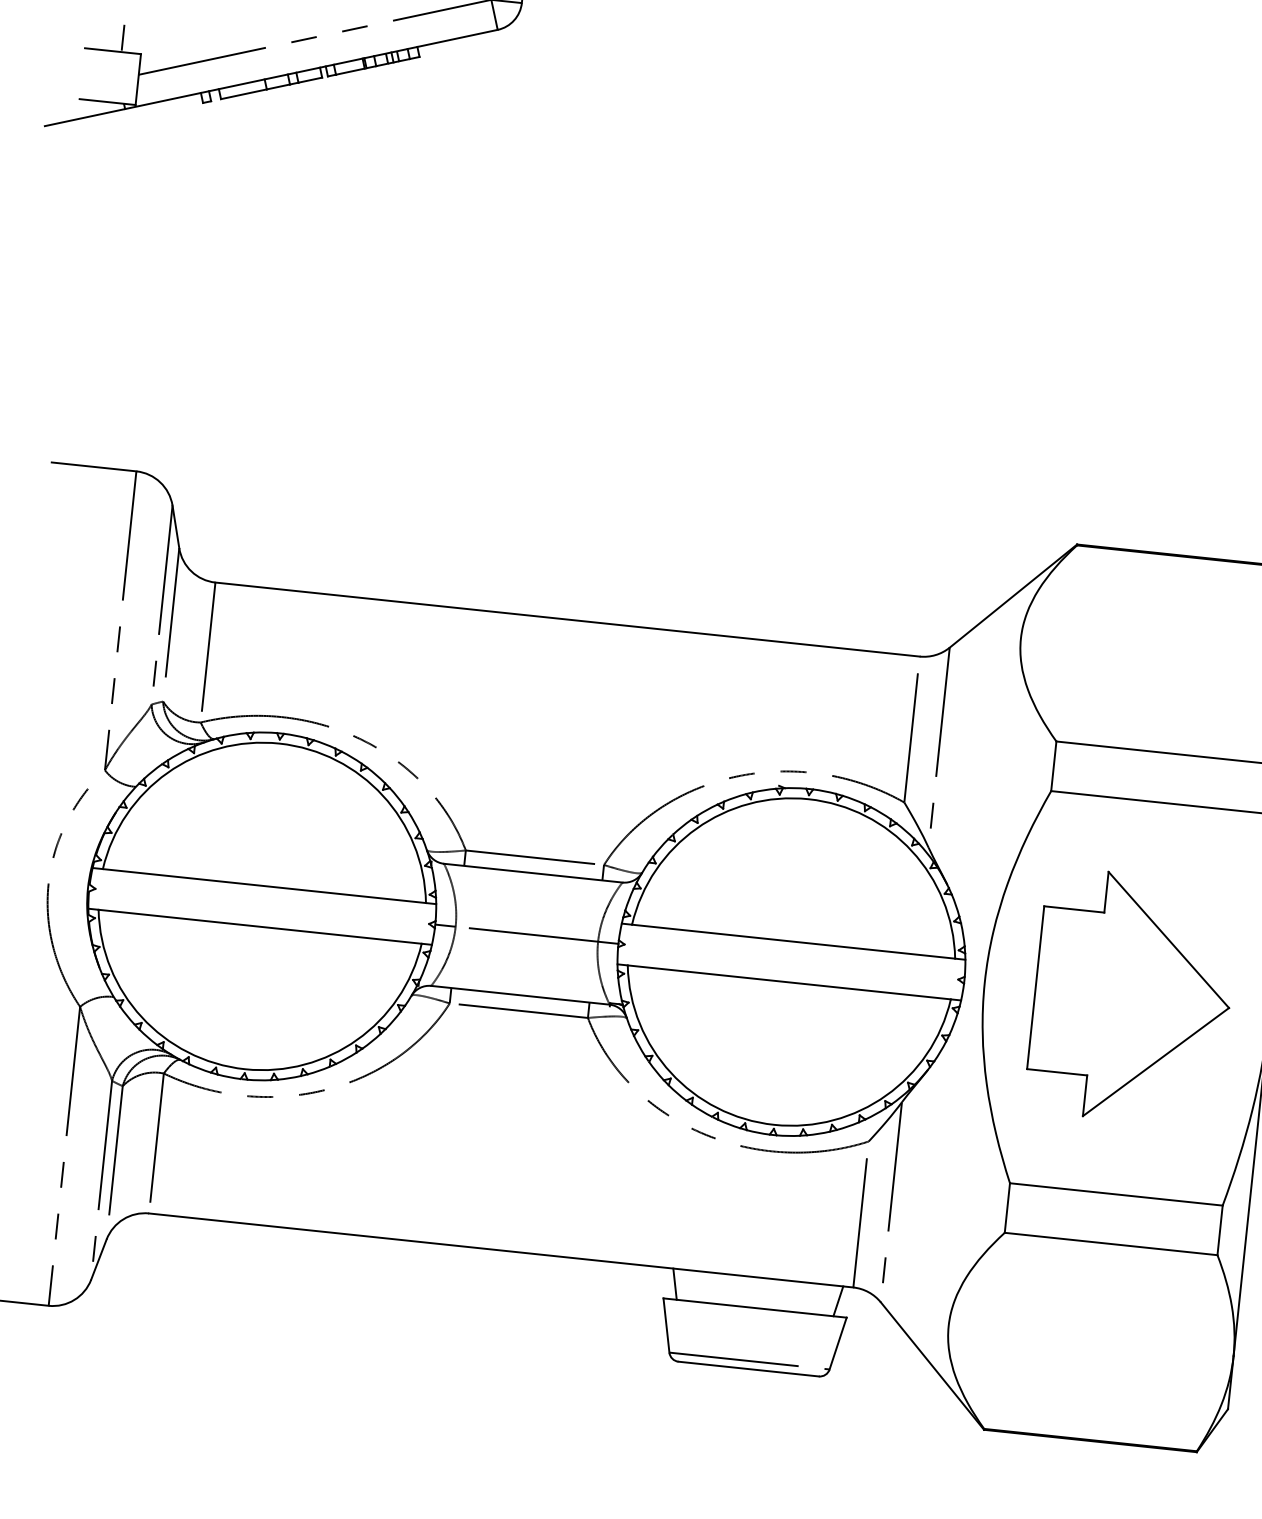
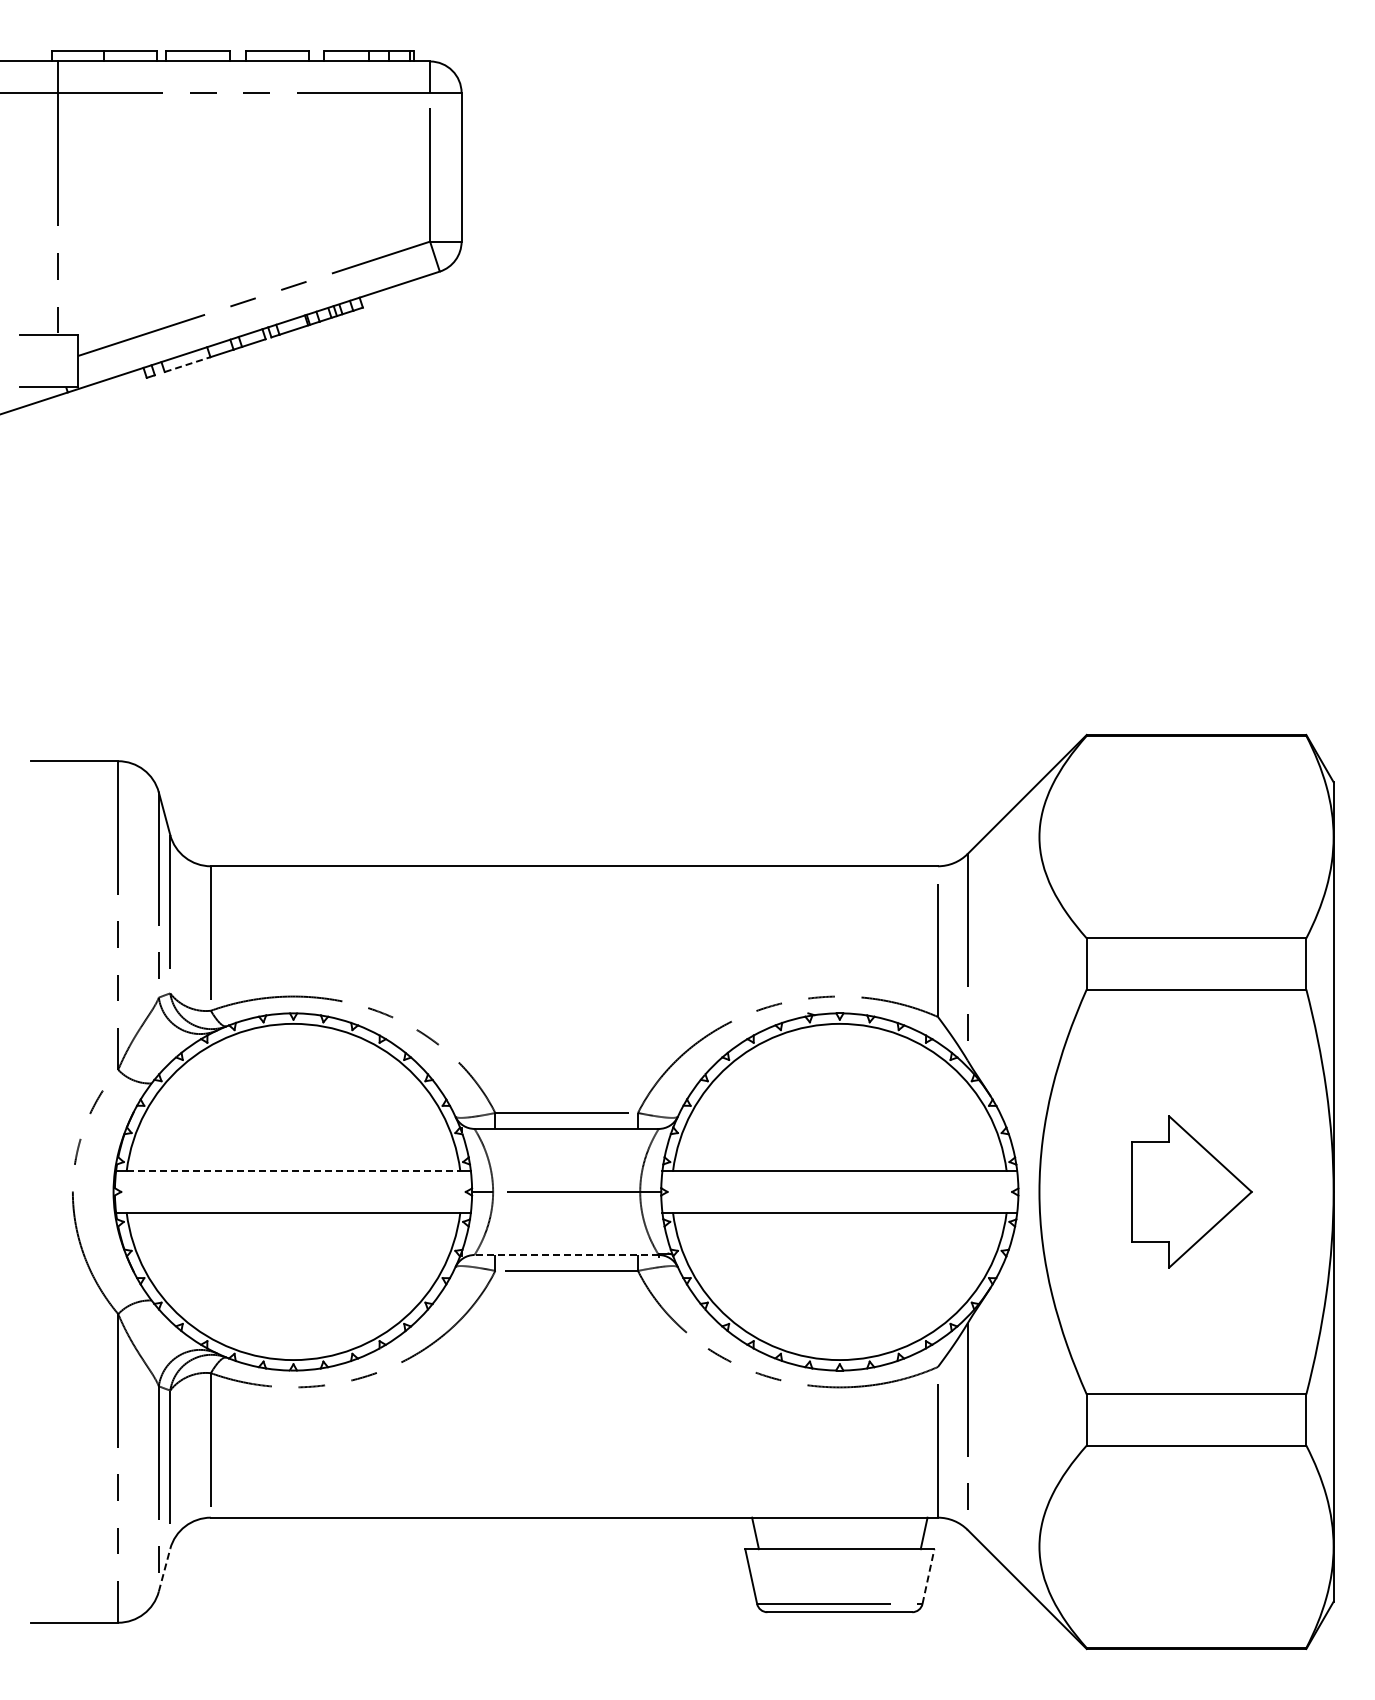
line: (244, 94) -> (188, 364), solid -> dashed
line: (264, 885) -> (293, 1170), solid -> dashed
line: (520, 995) -> (566, 1255), solid -> dashed
part: (1132, 997) -> (1191, 1191), size x0.6
line: (98, 1258) -> (164, 1569), solid -> dashed
line: (838, 1343) -> (928, 1576), solid -> dashed

